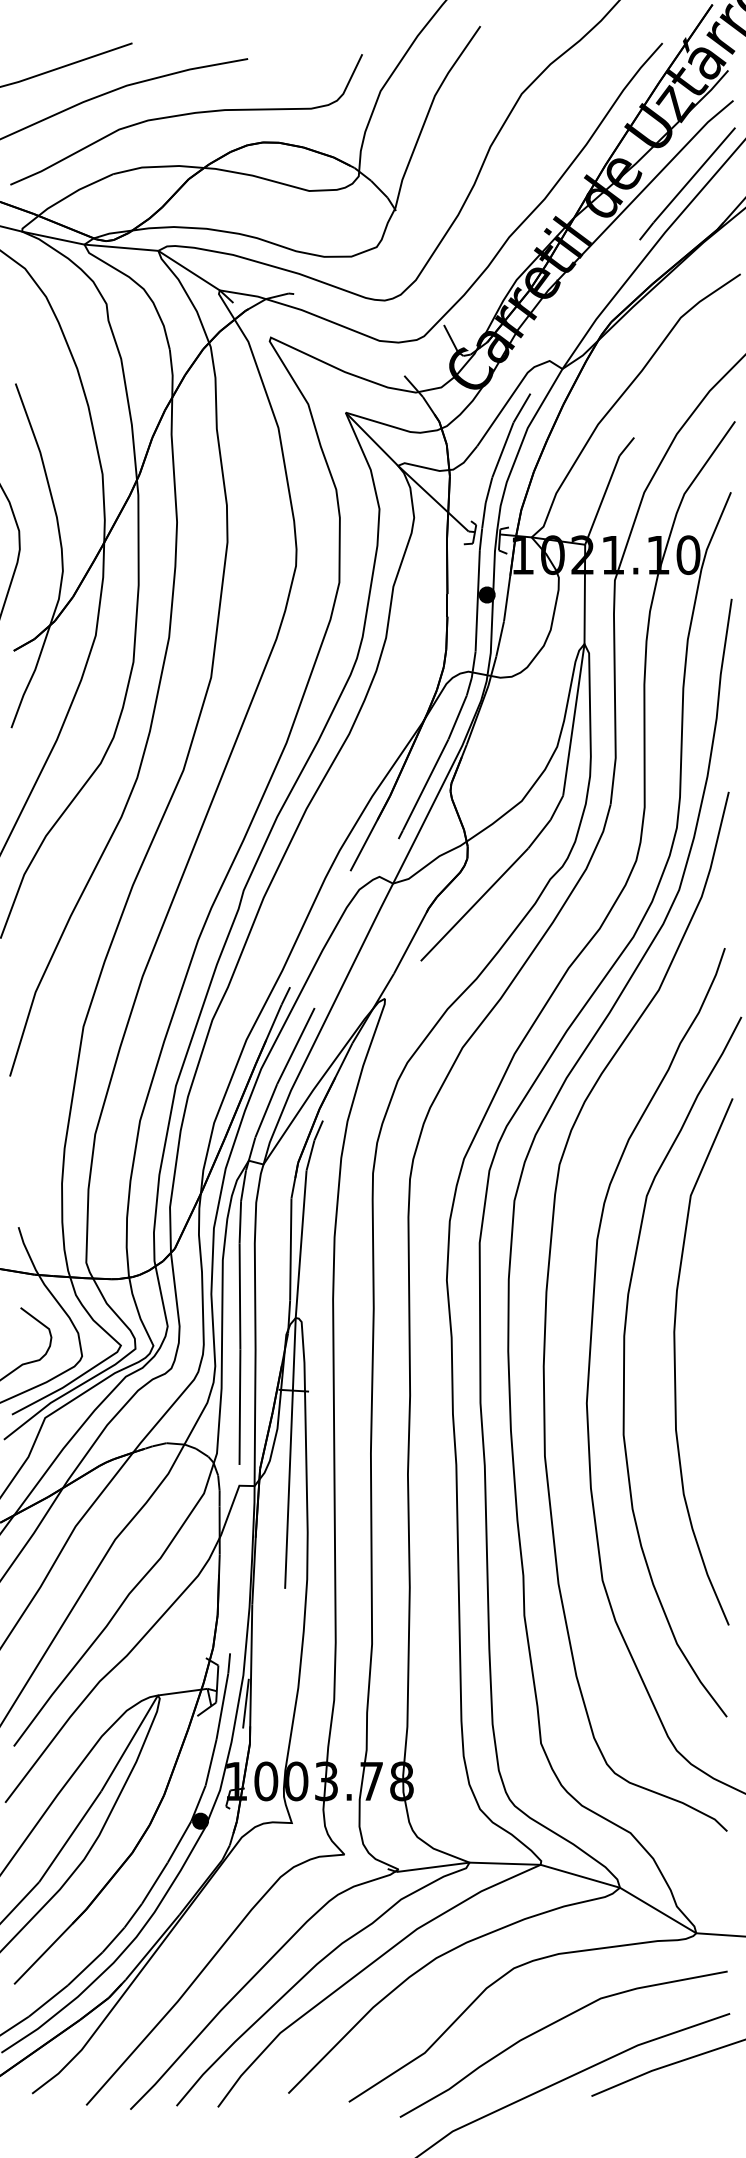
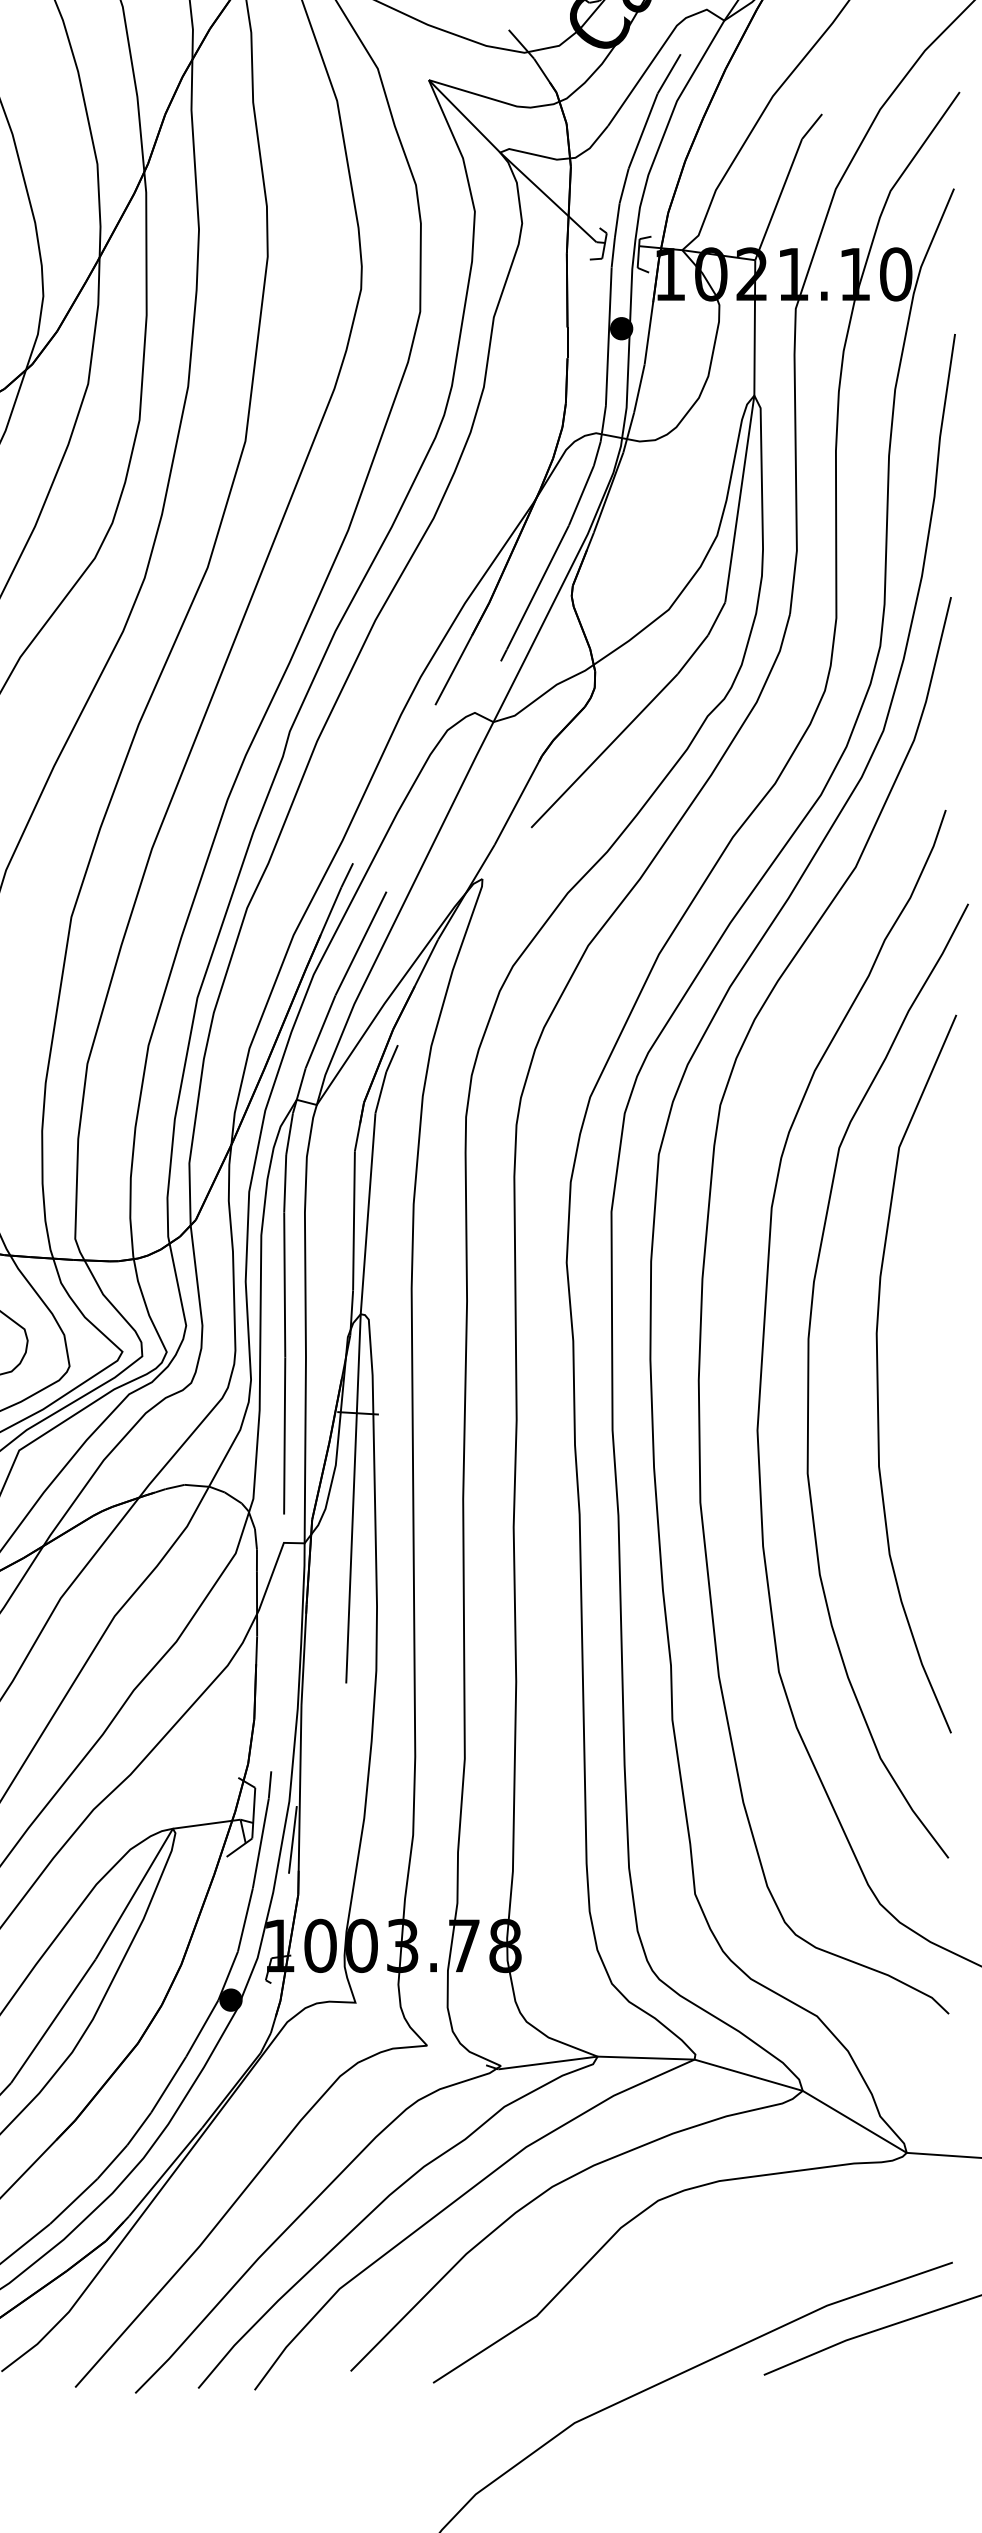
curve: (553, 2024) -> (712, 2277), removed

